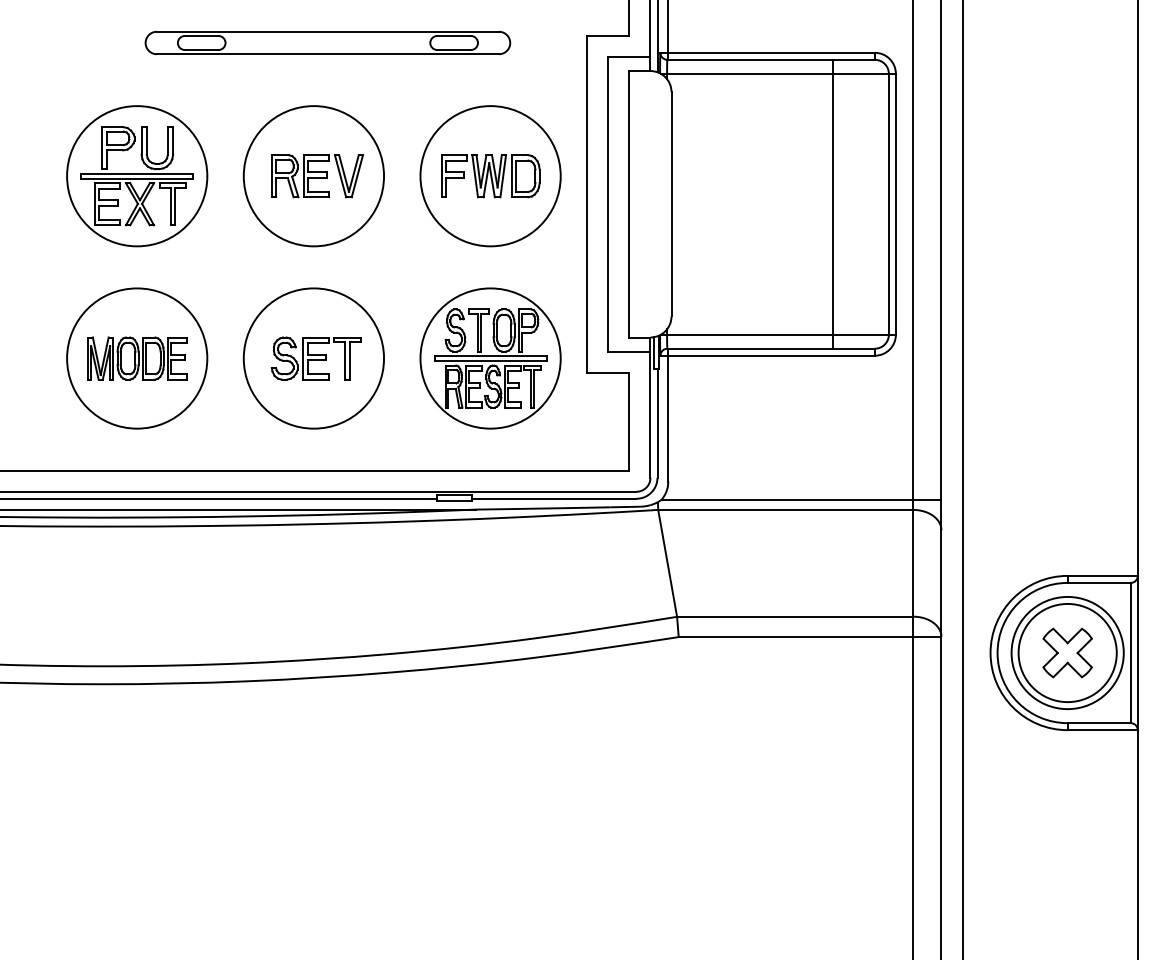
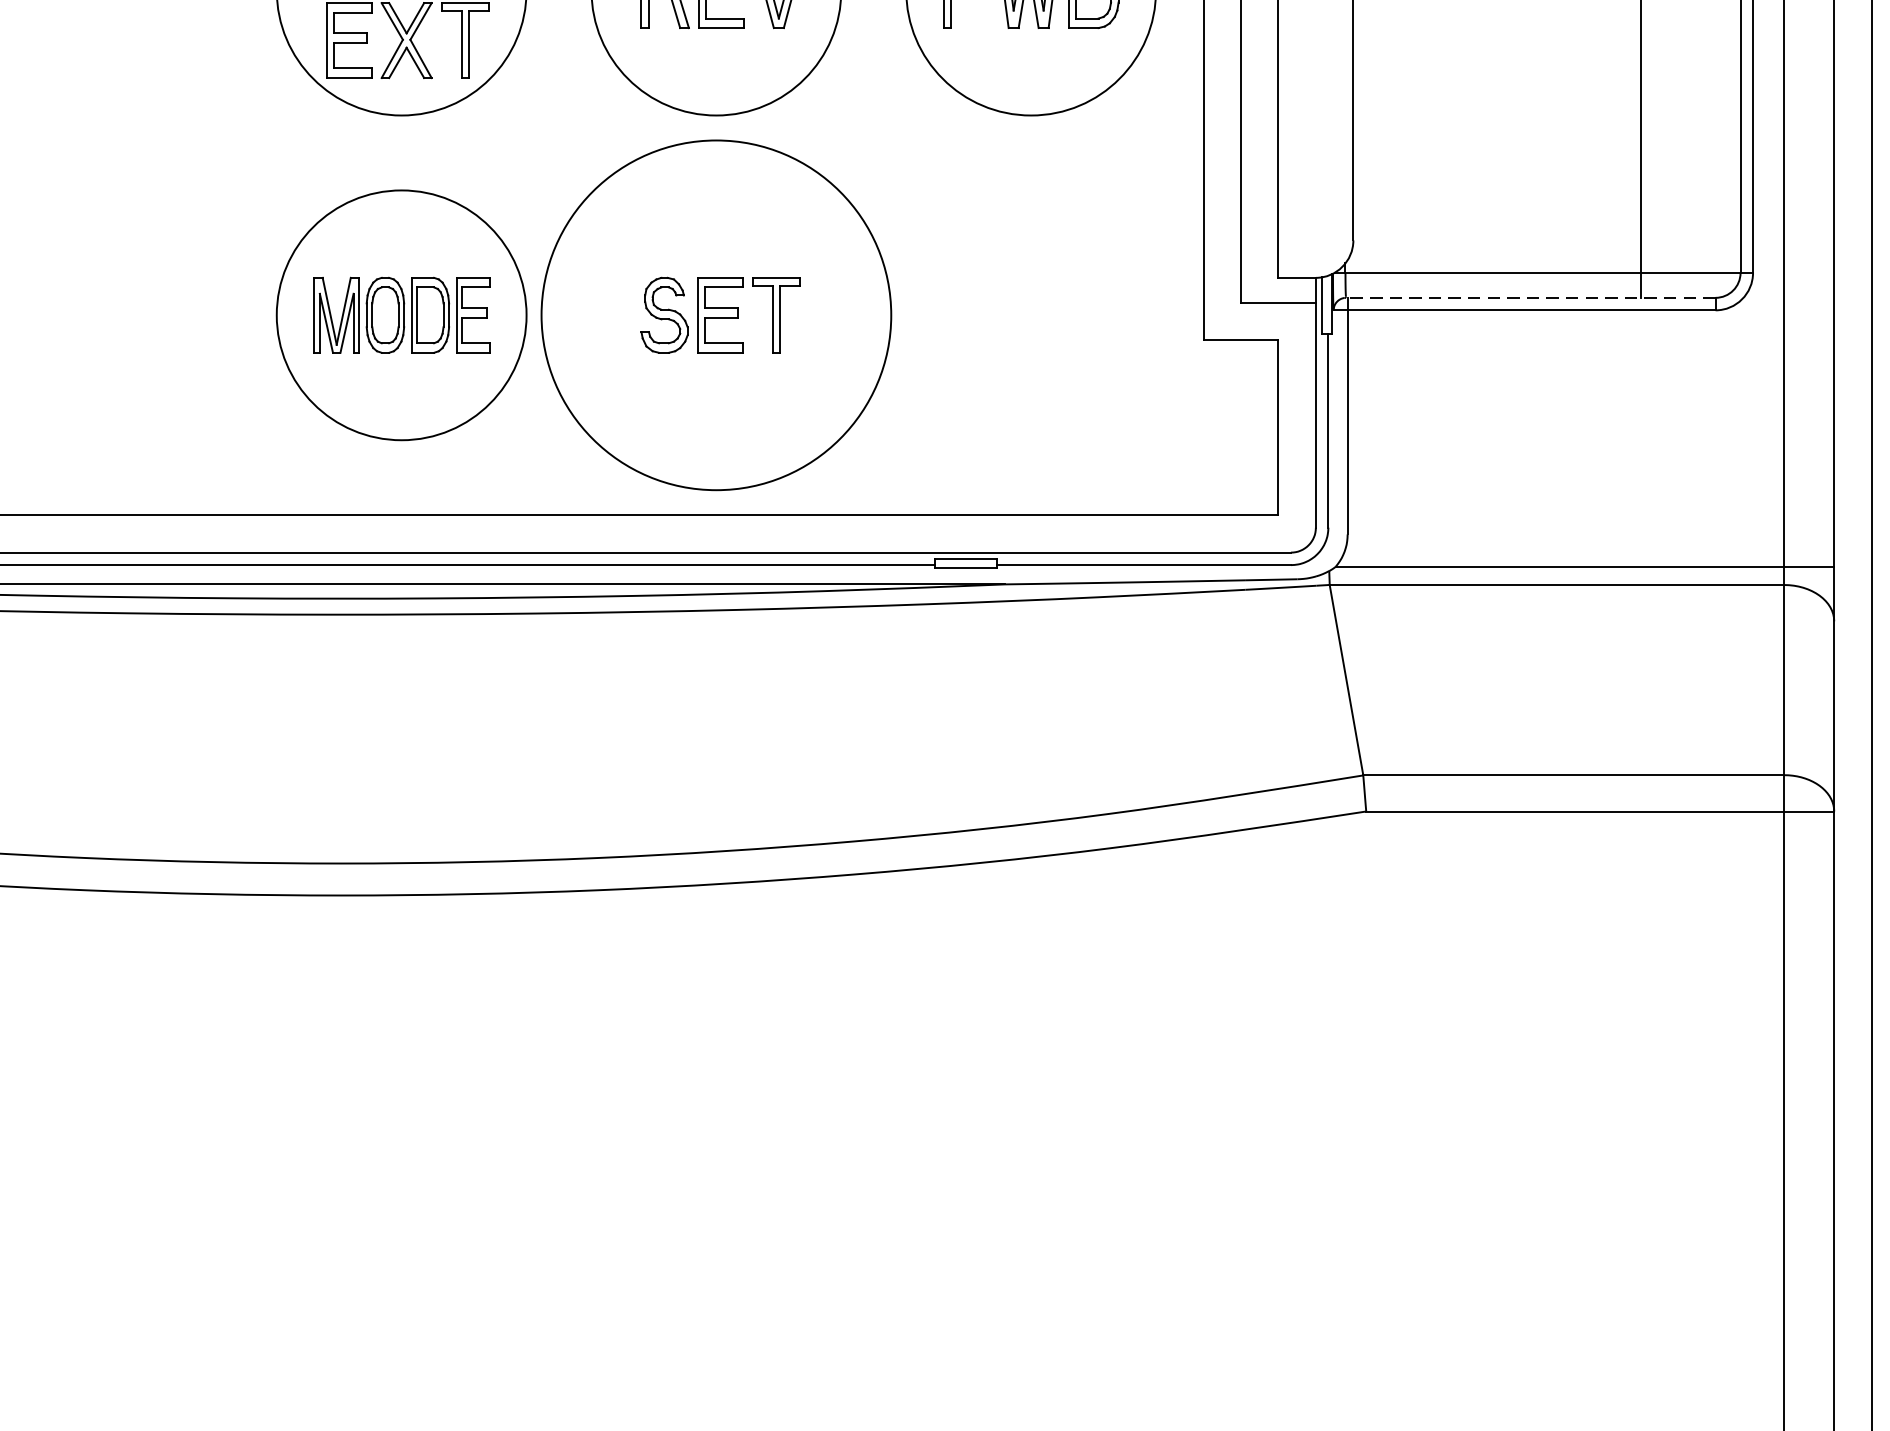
line: (771, 348) -> (1531, 297), solid -> dashed
circle: (313, 358) -> (715, 315), size x1.4
part: (490, 358) -> (1030, 315), removed

